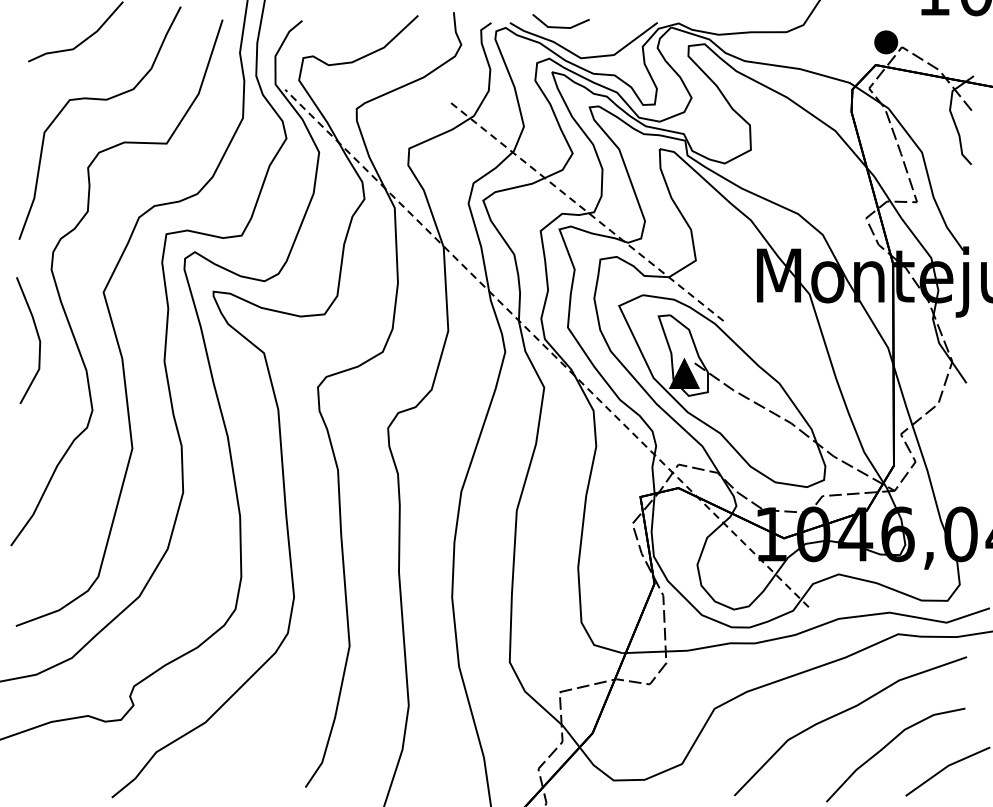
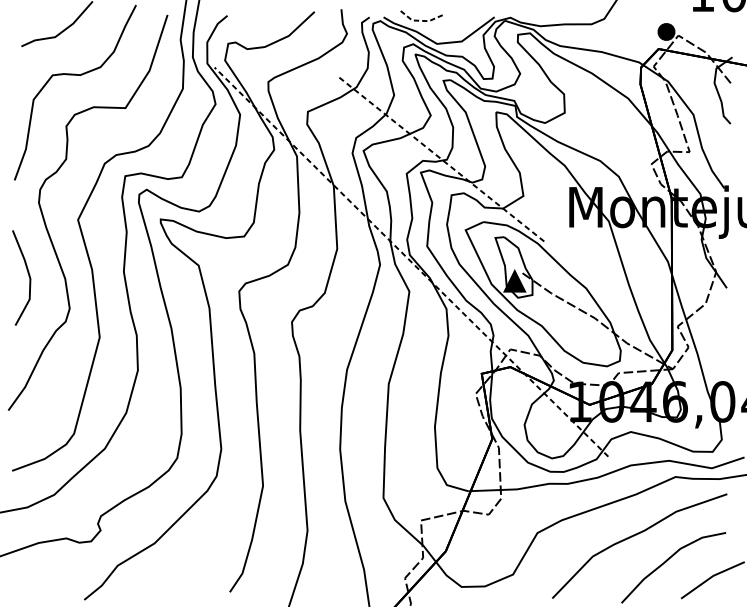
line: (560, 27) -> (421, 20), solid -> dashed
line: (37, 336) -> (28, 274), moved

